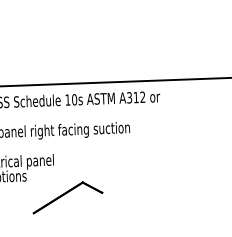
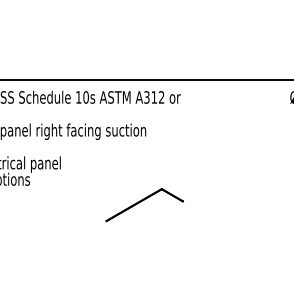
part: (67, 197) -> (144, 205), moved

